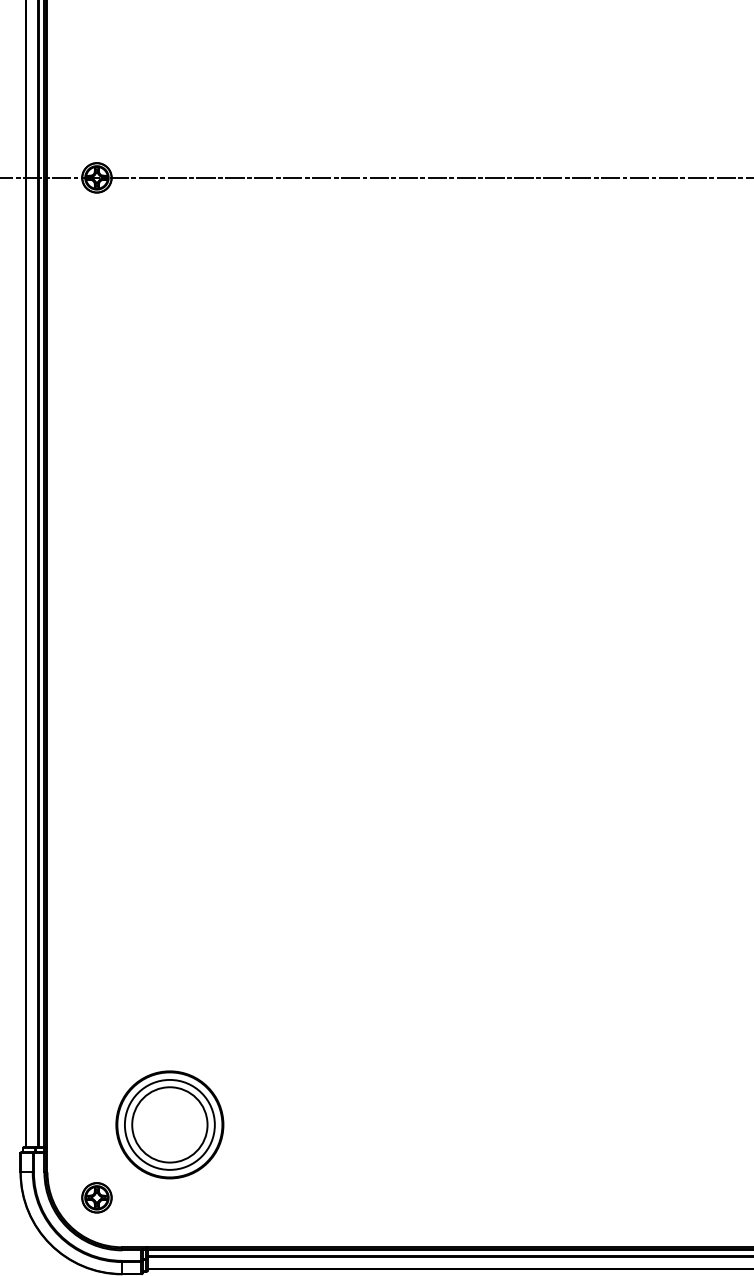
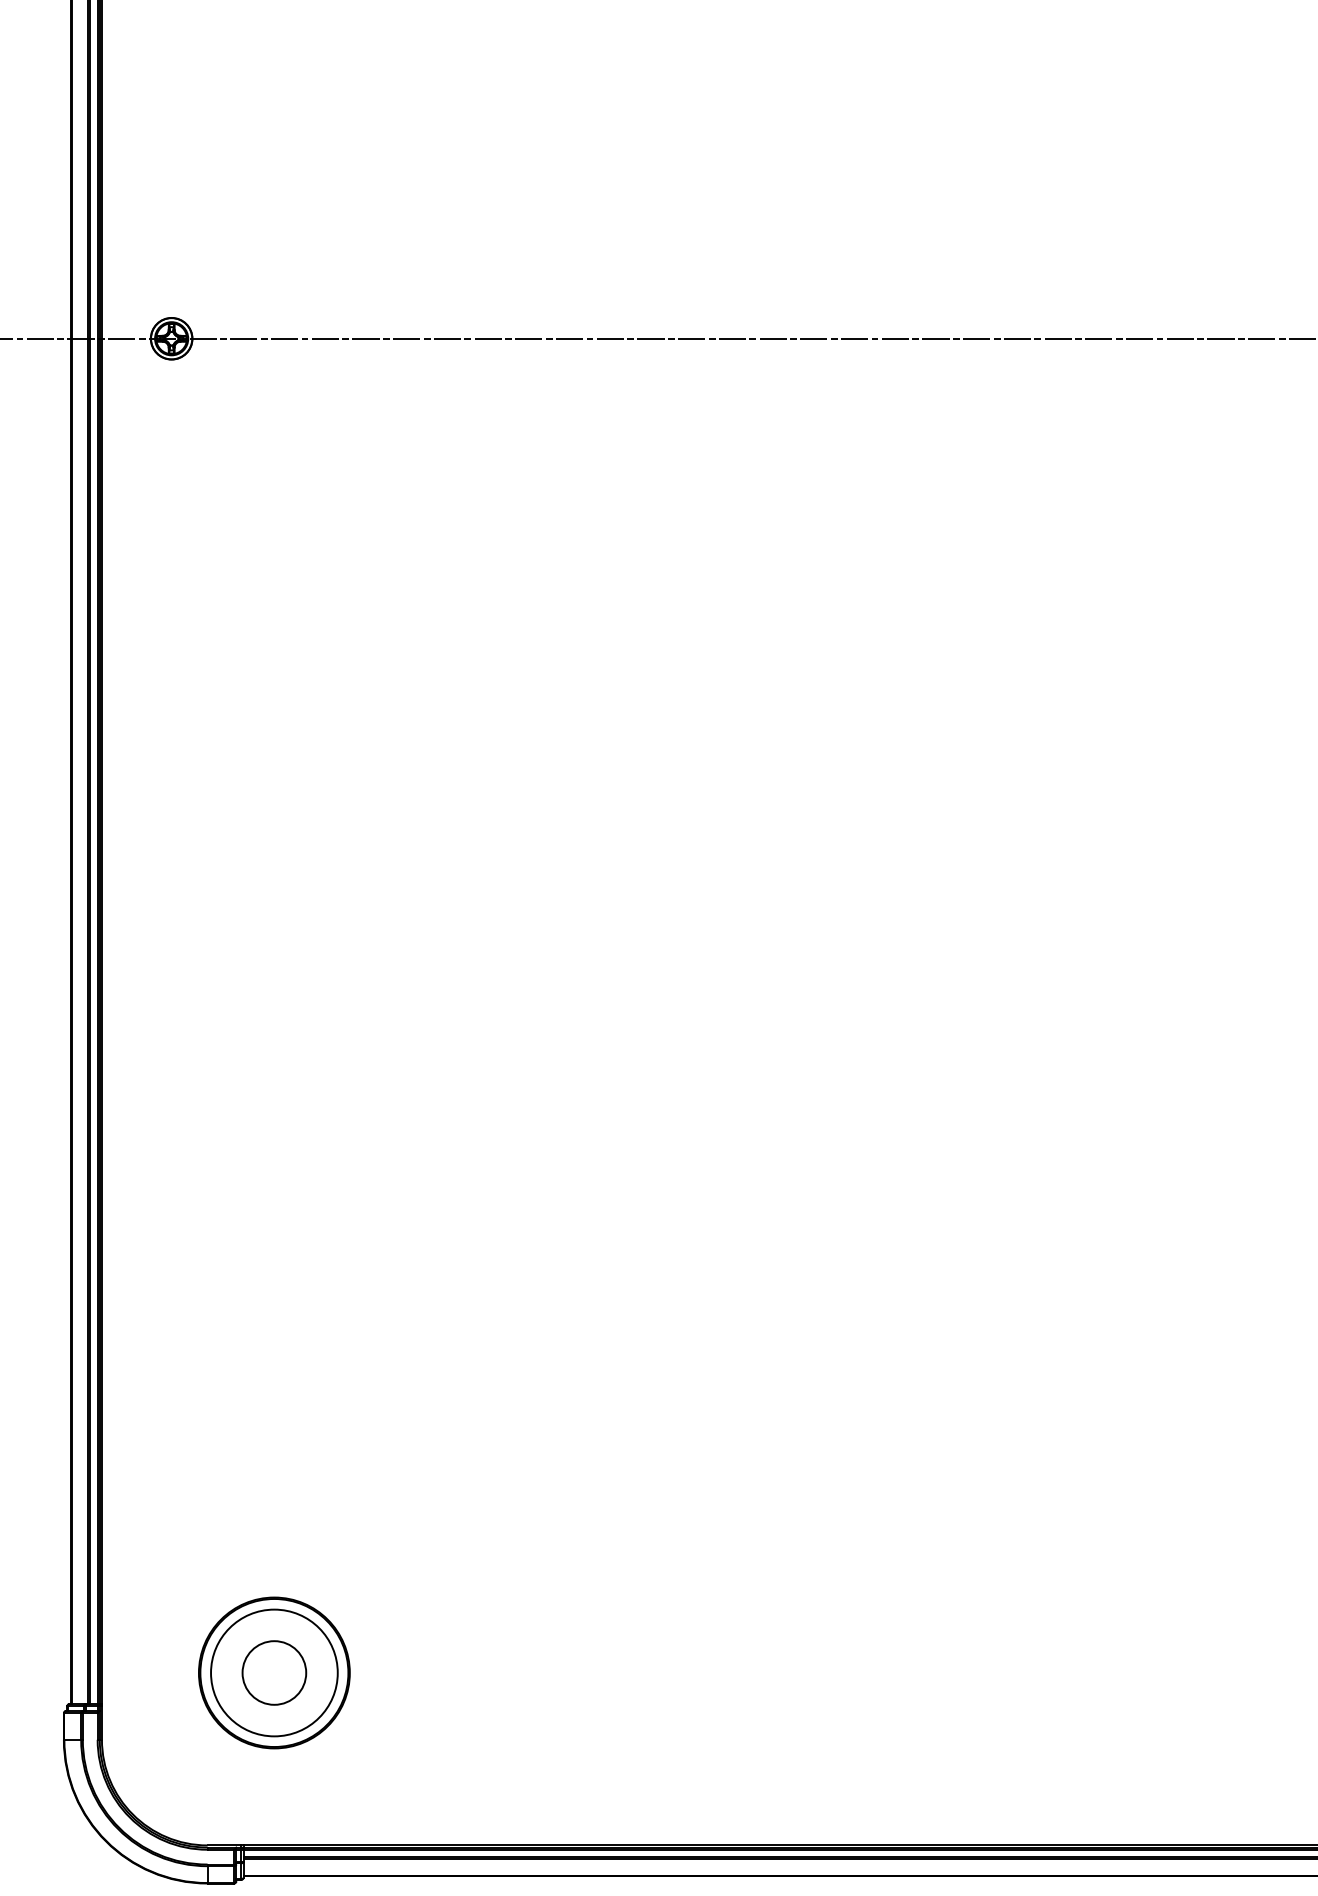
circle: (169, 1124) -> (274, 1672), size x0.6
part: (96, 1197) -> (171, 1775), removed

